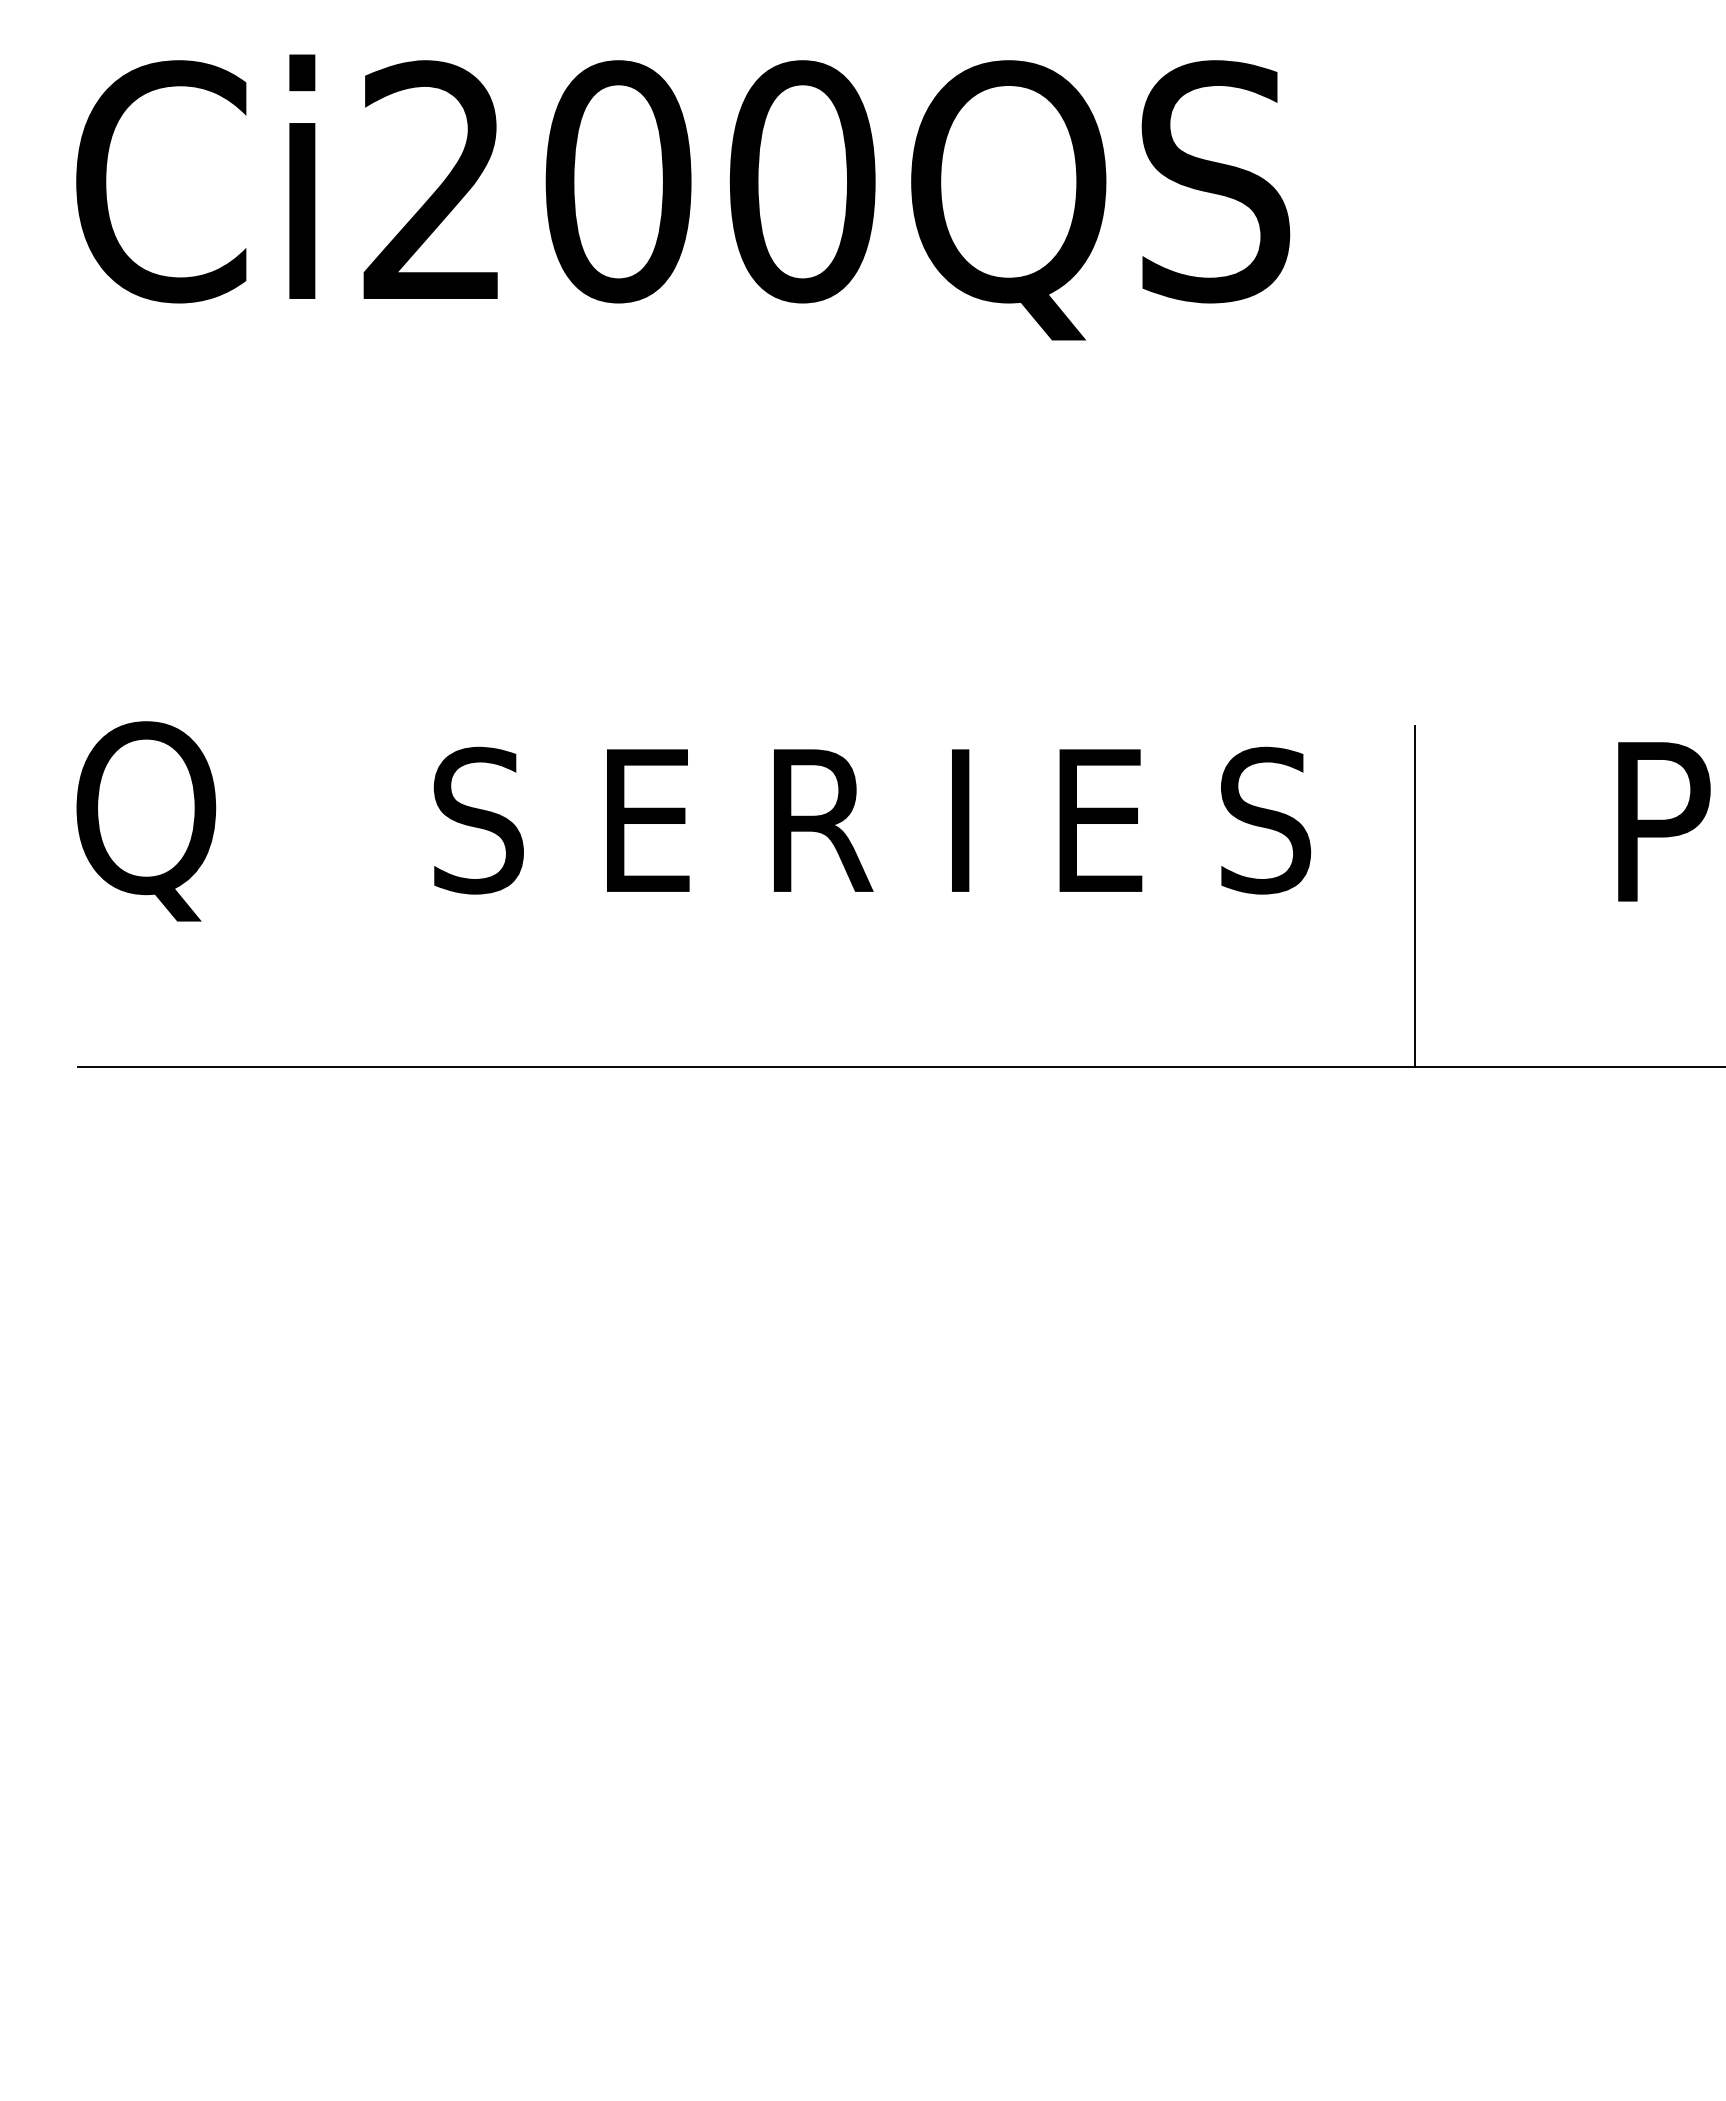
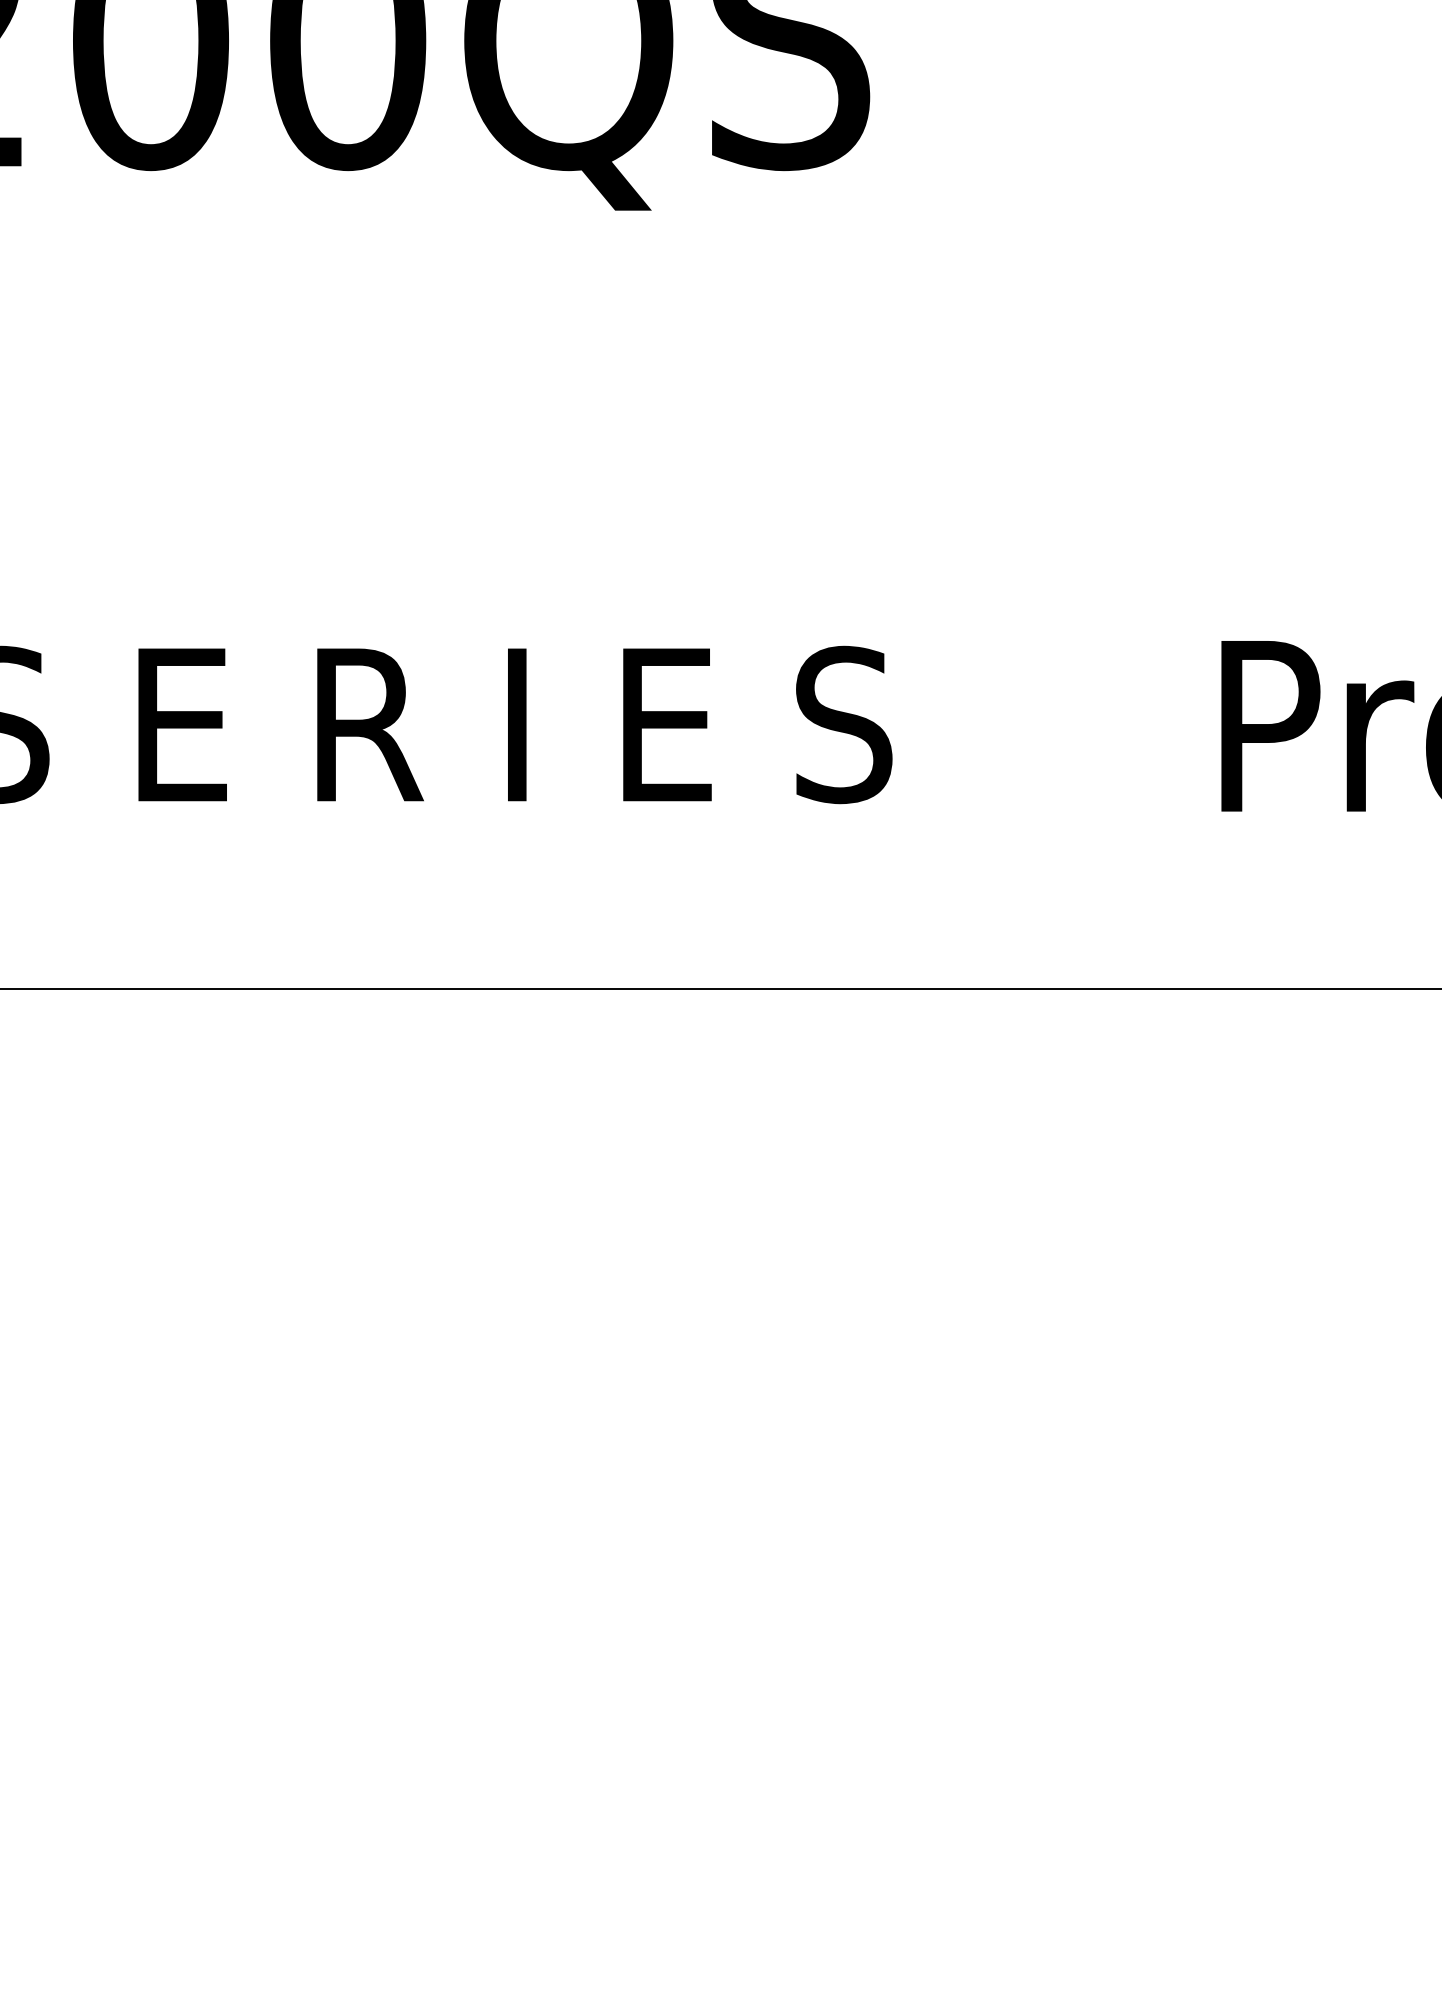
line: (1415, 896) -> (1004, 806), removed

